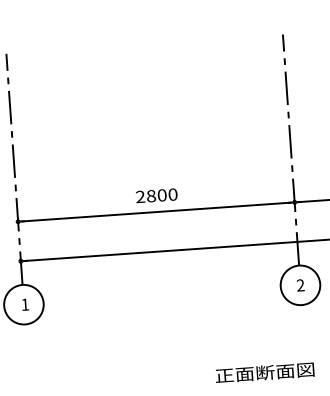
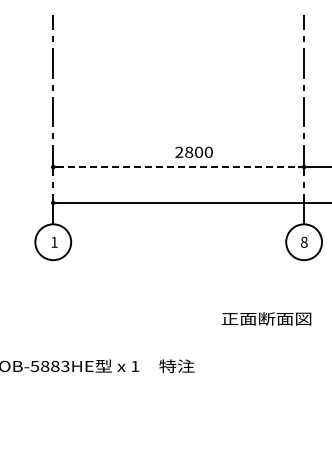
text: (156, 194) -> (193, 151), moved
line: (156, 212) -> (178, 167), solid -> dashed
text: (300, 284) -> (304, 241), 2 -> 8

